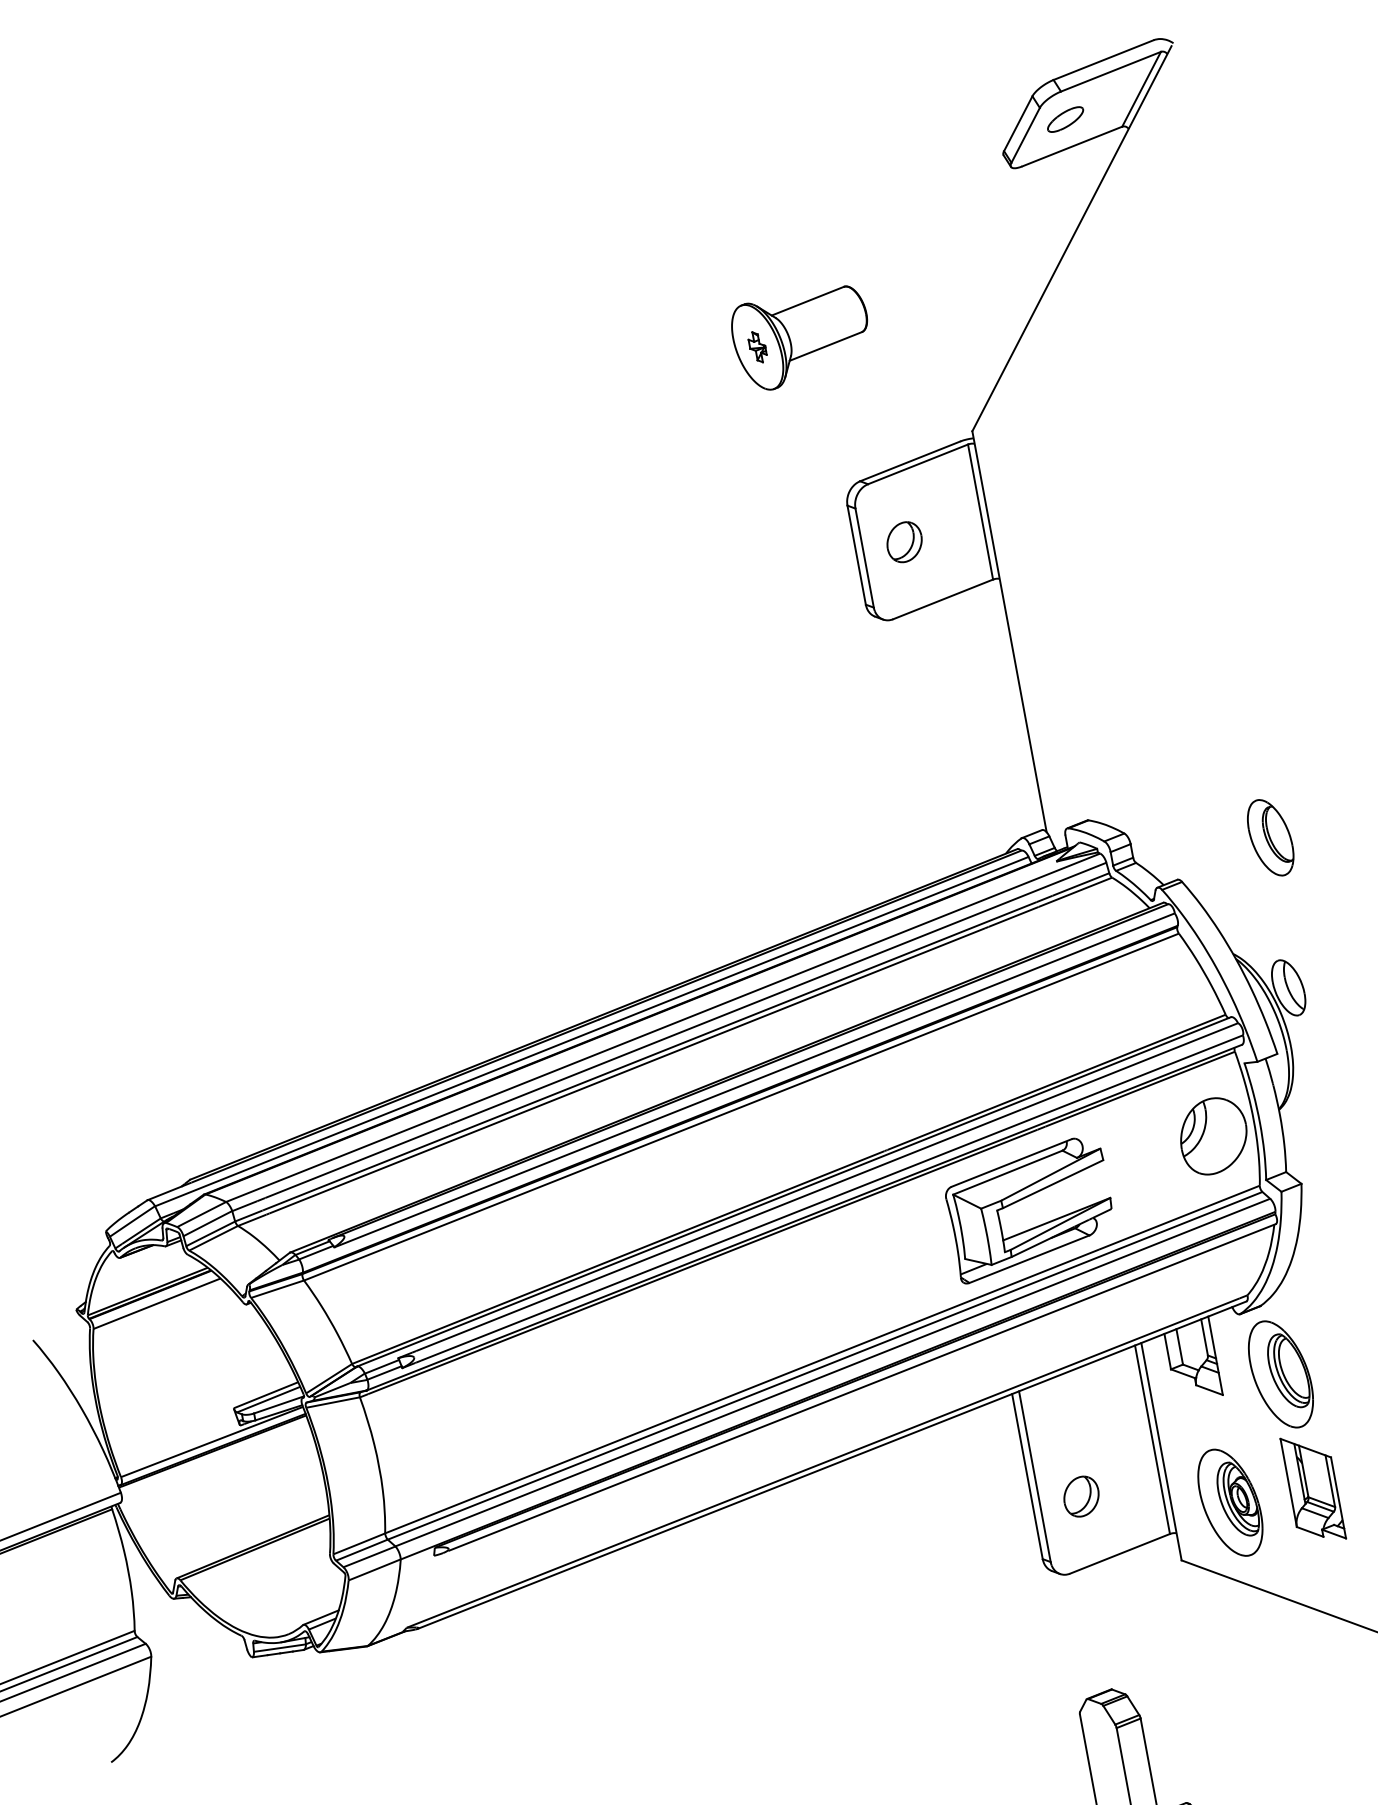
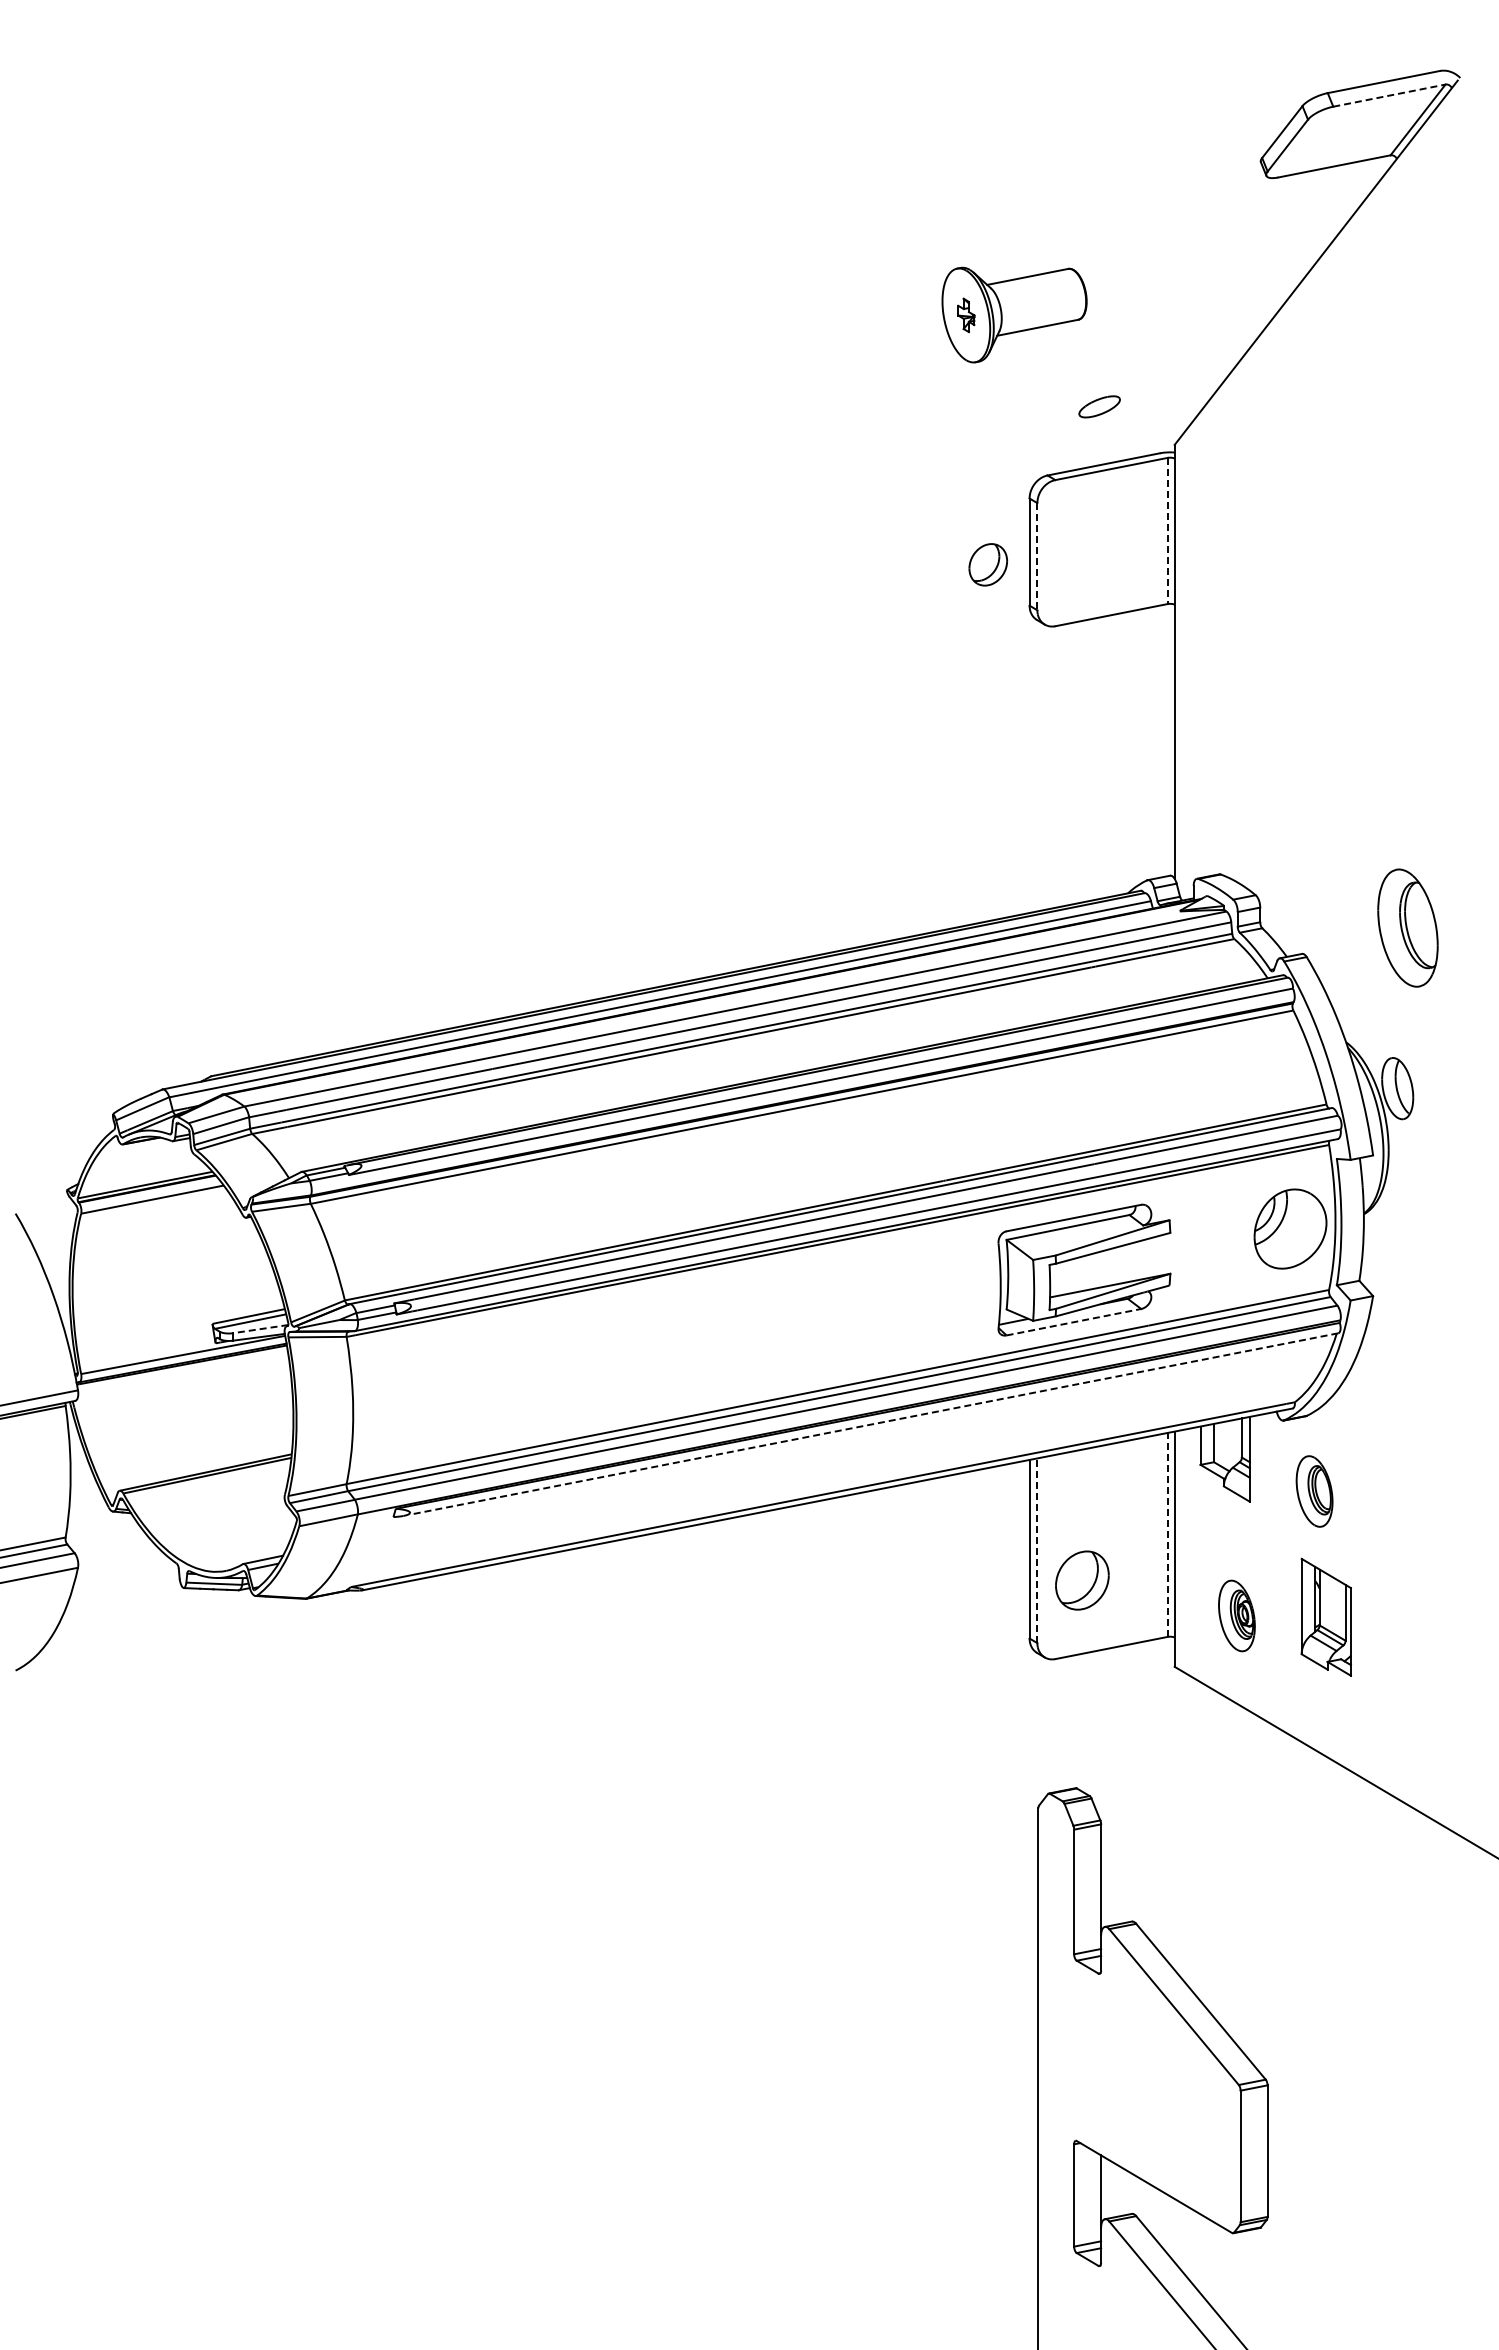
line: (1111, 71) -> (1389, 95), solid -> dashed
part: (1065, 119) -> (1099, 406), moved
line: (980, 512) -> (1167, 531), solid -> dashed
part: (903, 542) -> (987, 564), moved
line: (864, 557) -> (1037, 556), solid -> dashed
part: (1270, 837) -> (1407, 927), size x1.4
line: (1029, 1259) -> (1073, 1322), solid -> dashed
part: (1280, 1374) -> (1314, 1491), size x0.6
line: (862, 1386) -> (874, 1423), solid -> dashed
line: (279, 1405) -> (260, 1329), solid -> dashed
line: (1152, 1439) -> (1167, 1534), solid -> dashed
line: (1034, 1476) -> (1037, 1550), solid -> dashed
part: (1080, 1496) -> (1081, 1580), size x1.4
part: (1229, 1502) -> (1236, 1615), size x0.6

